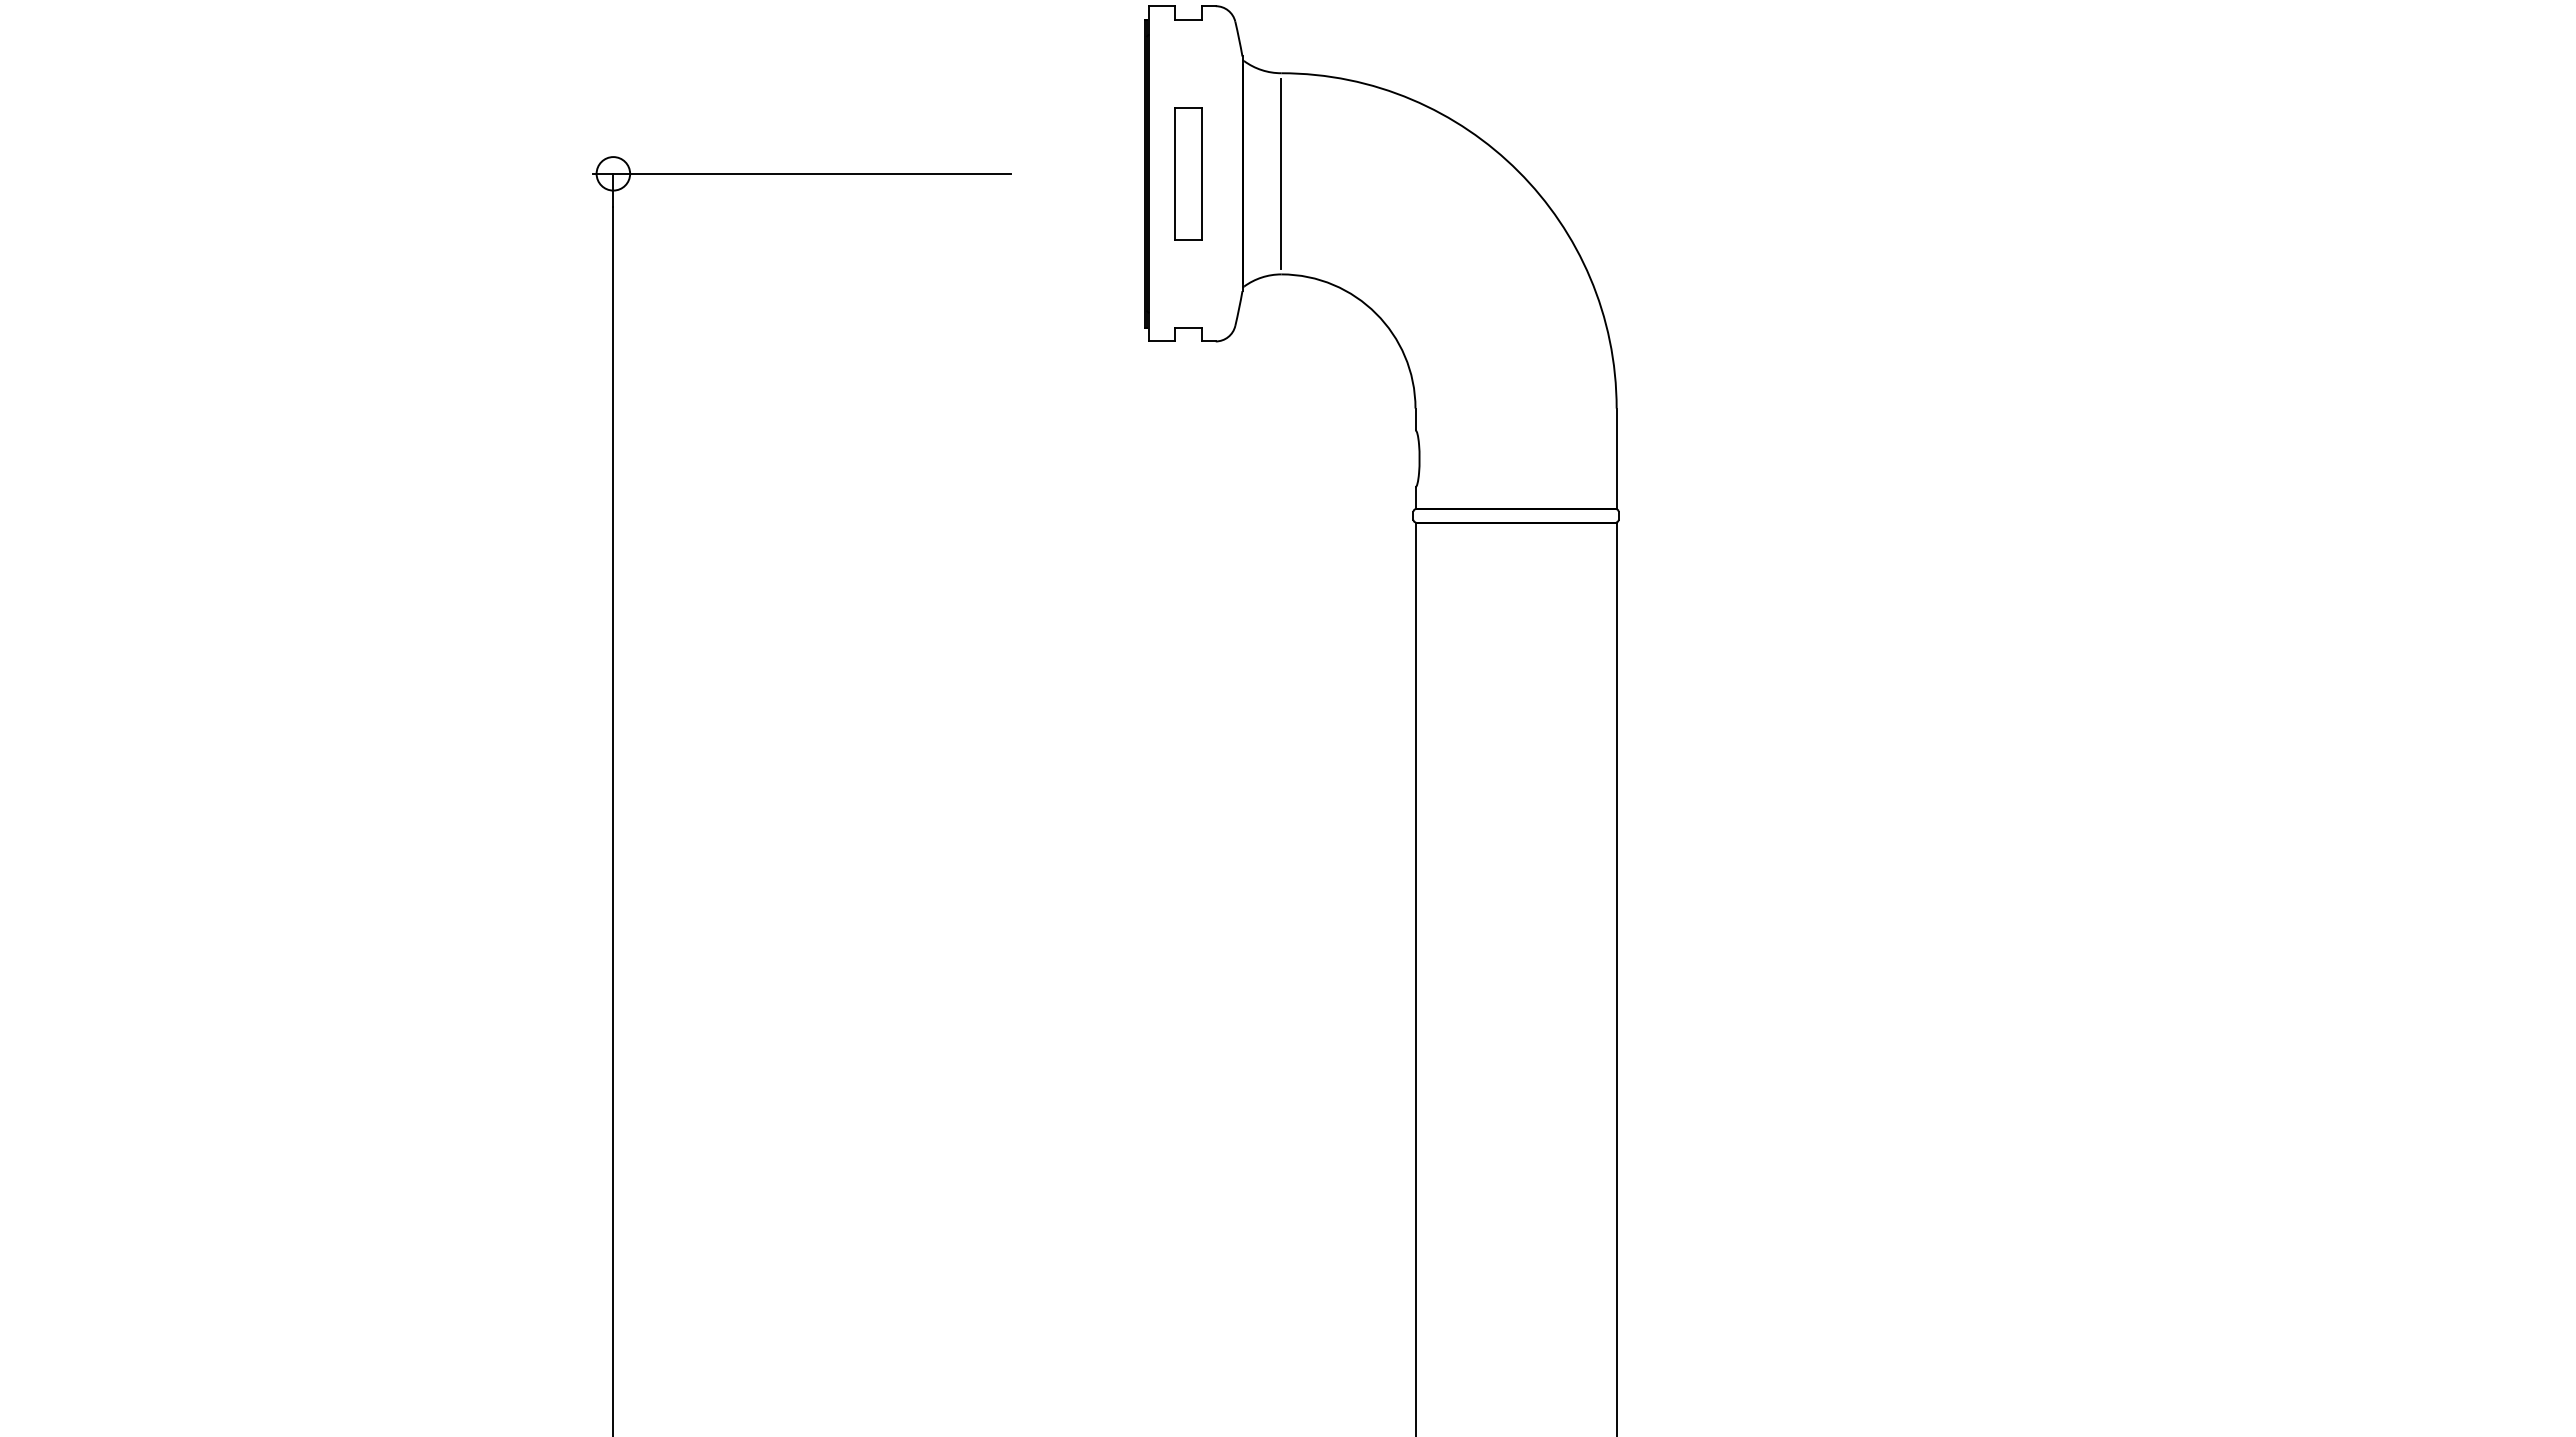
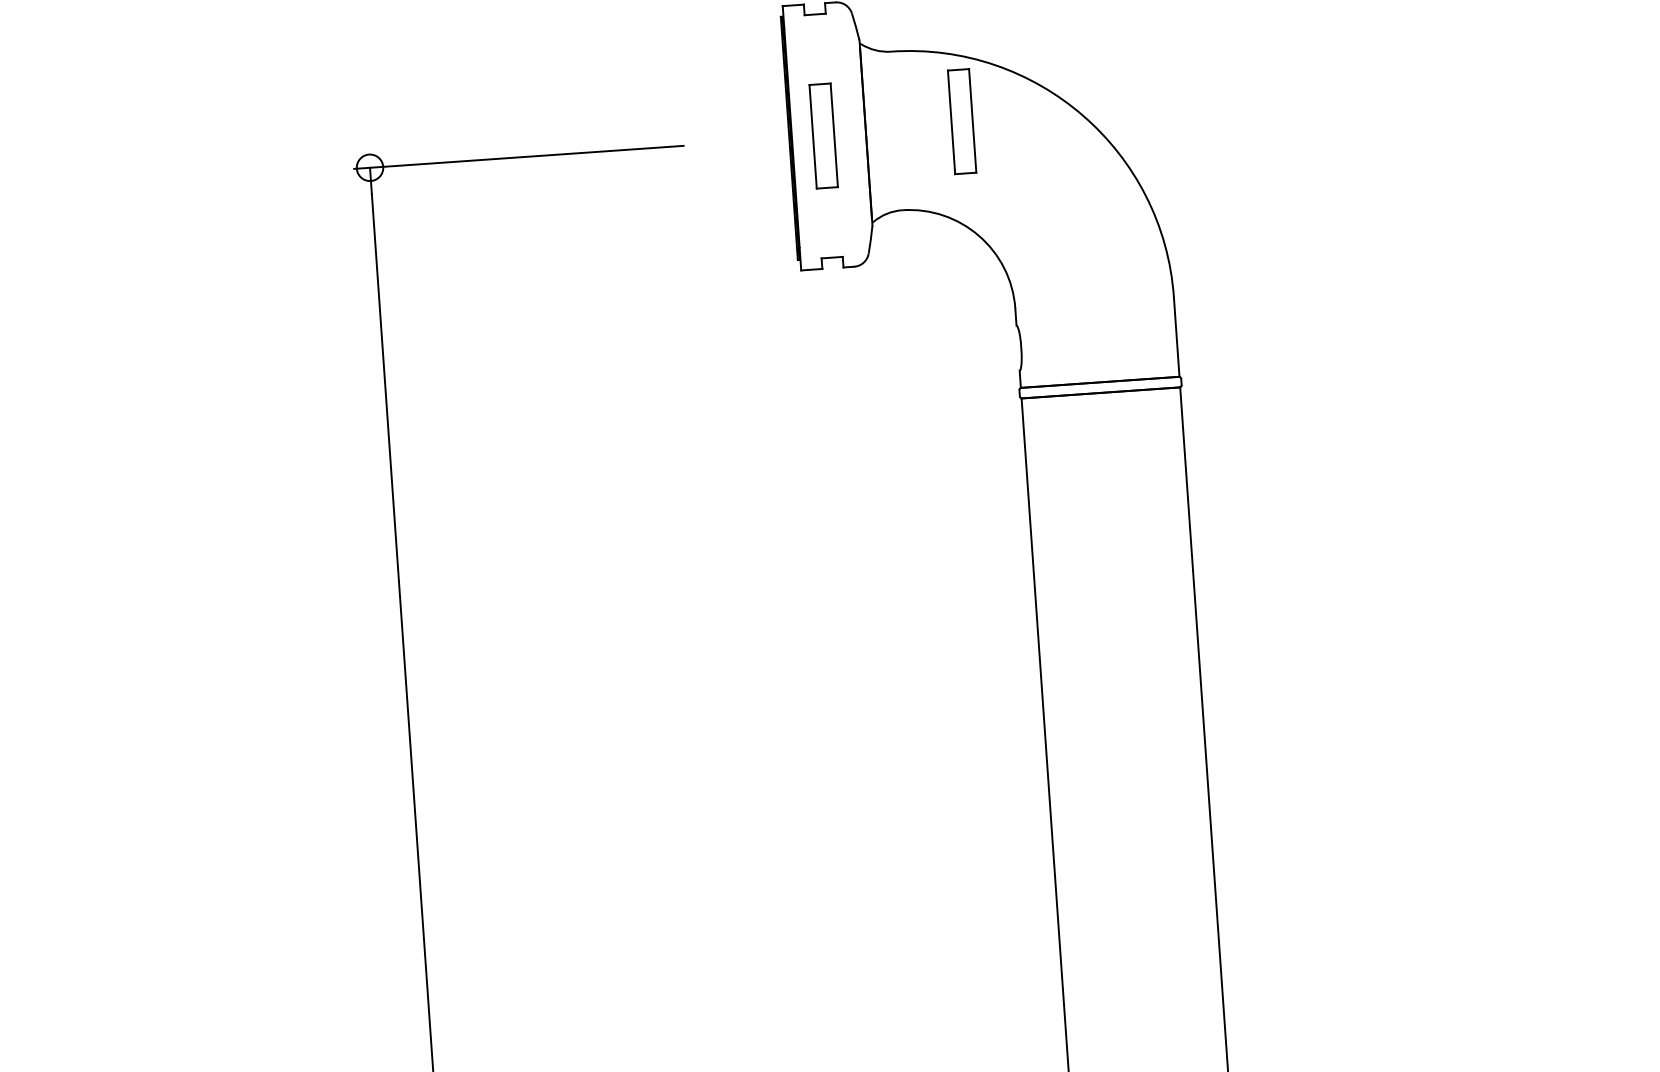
part: (1364, 167) -> (961, 121), added
line: (1281, 174) -> (896, 131), removed

